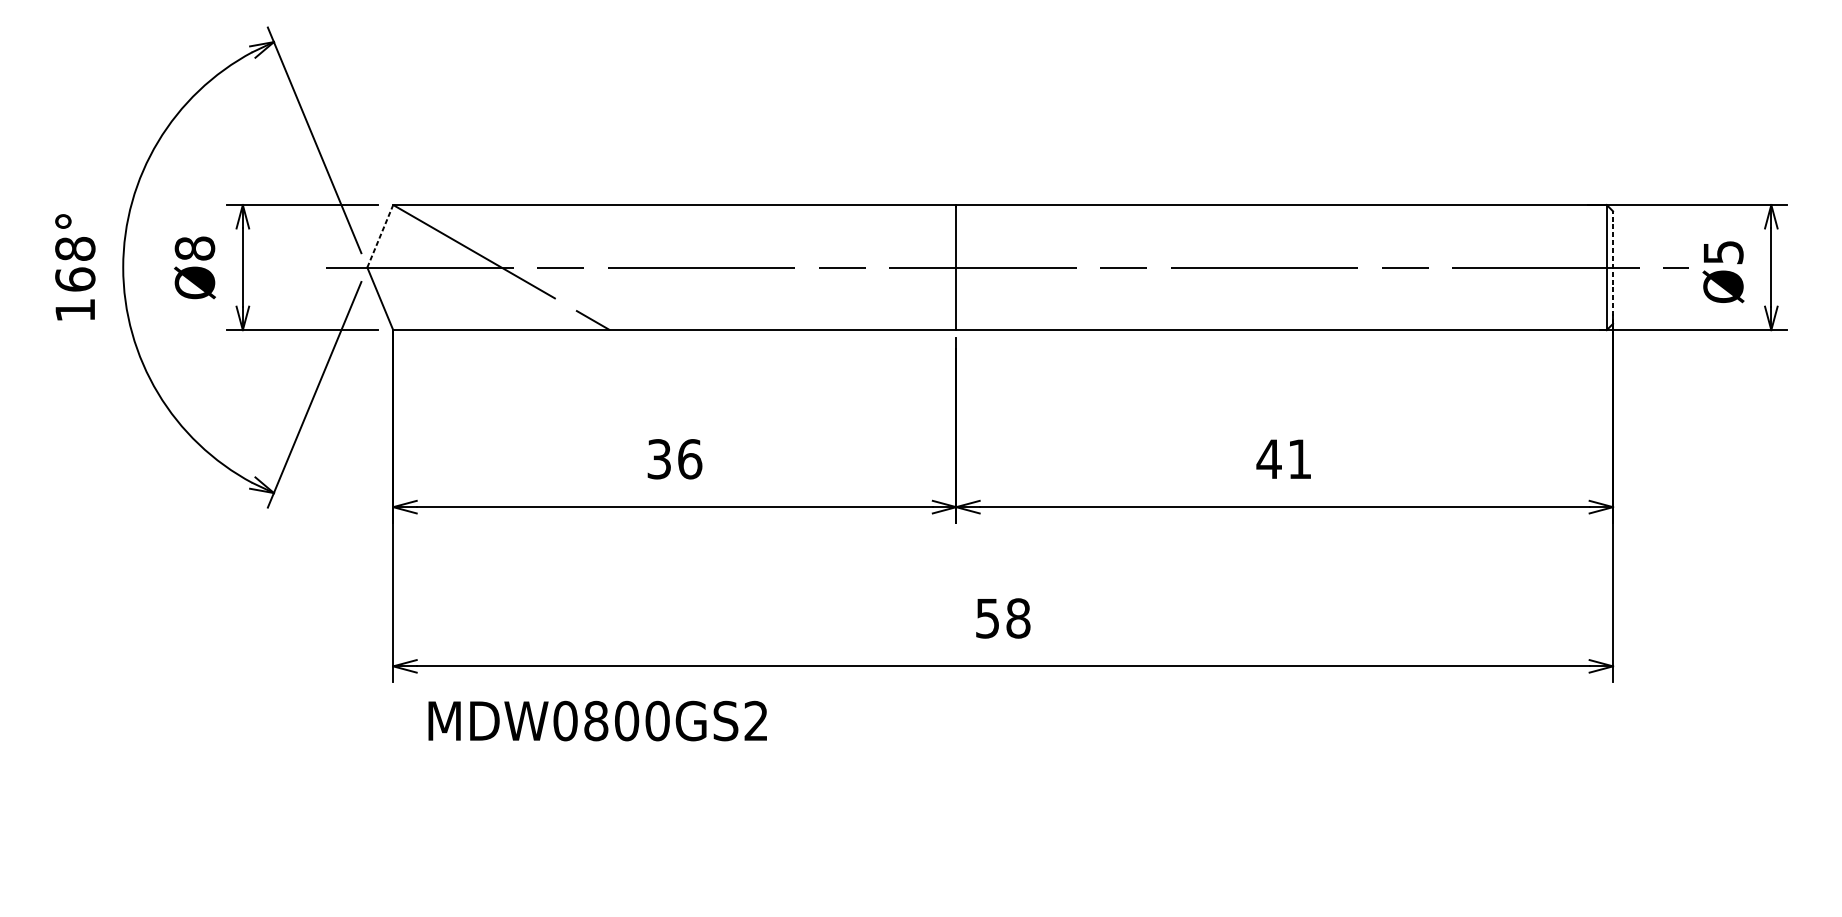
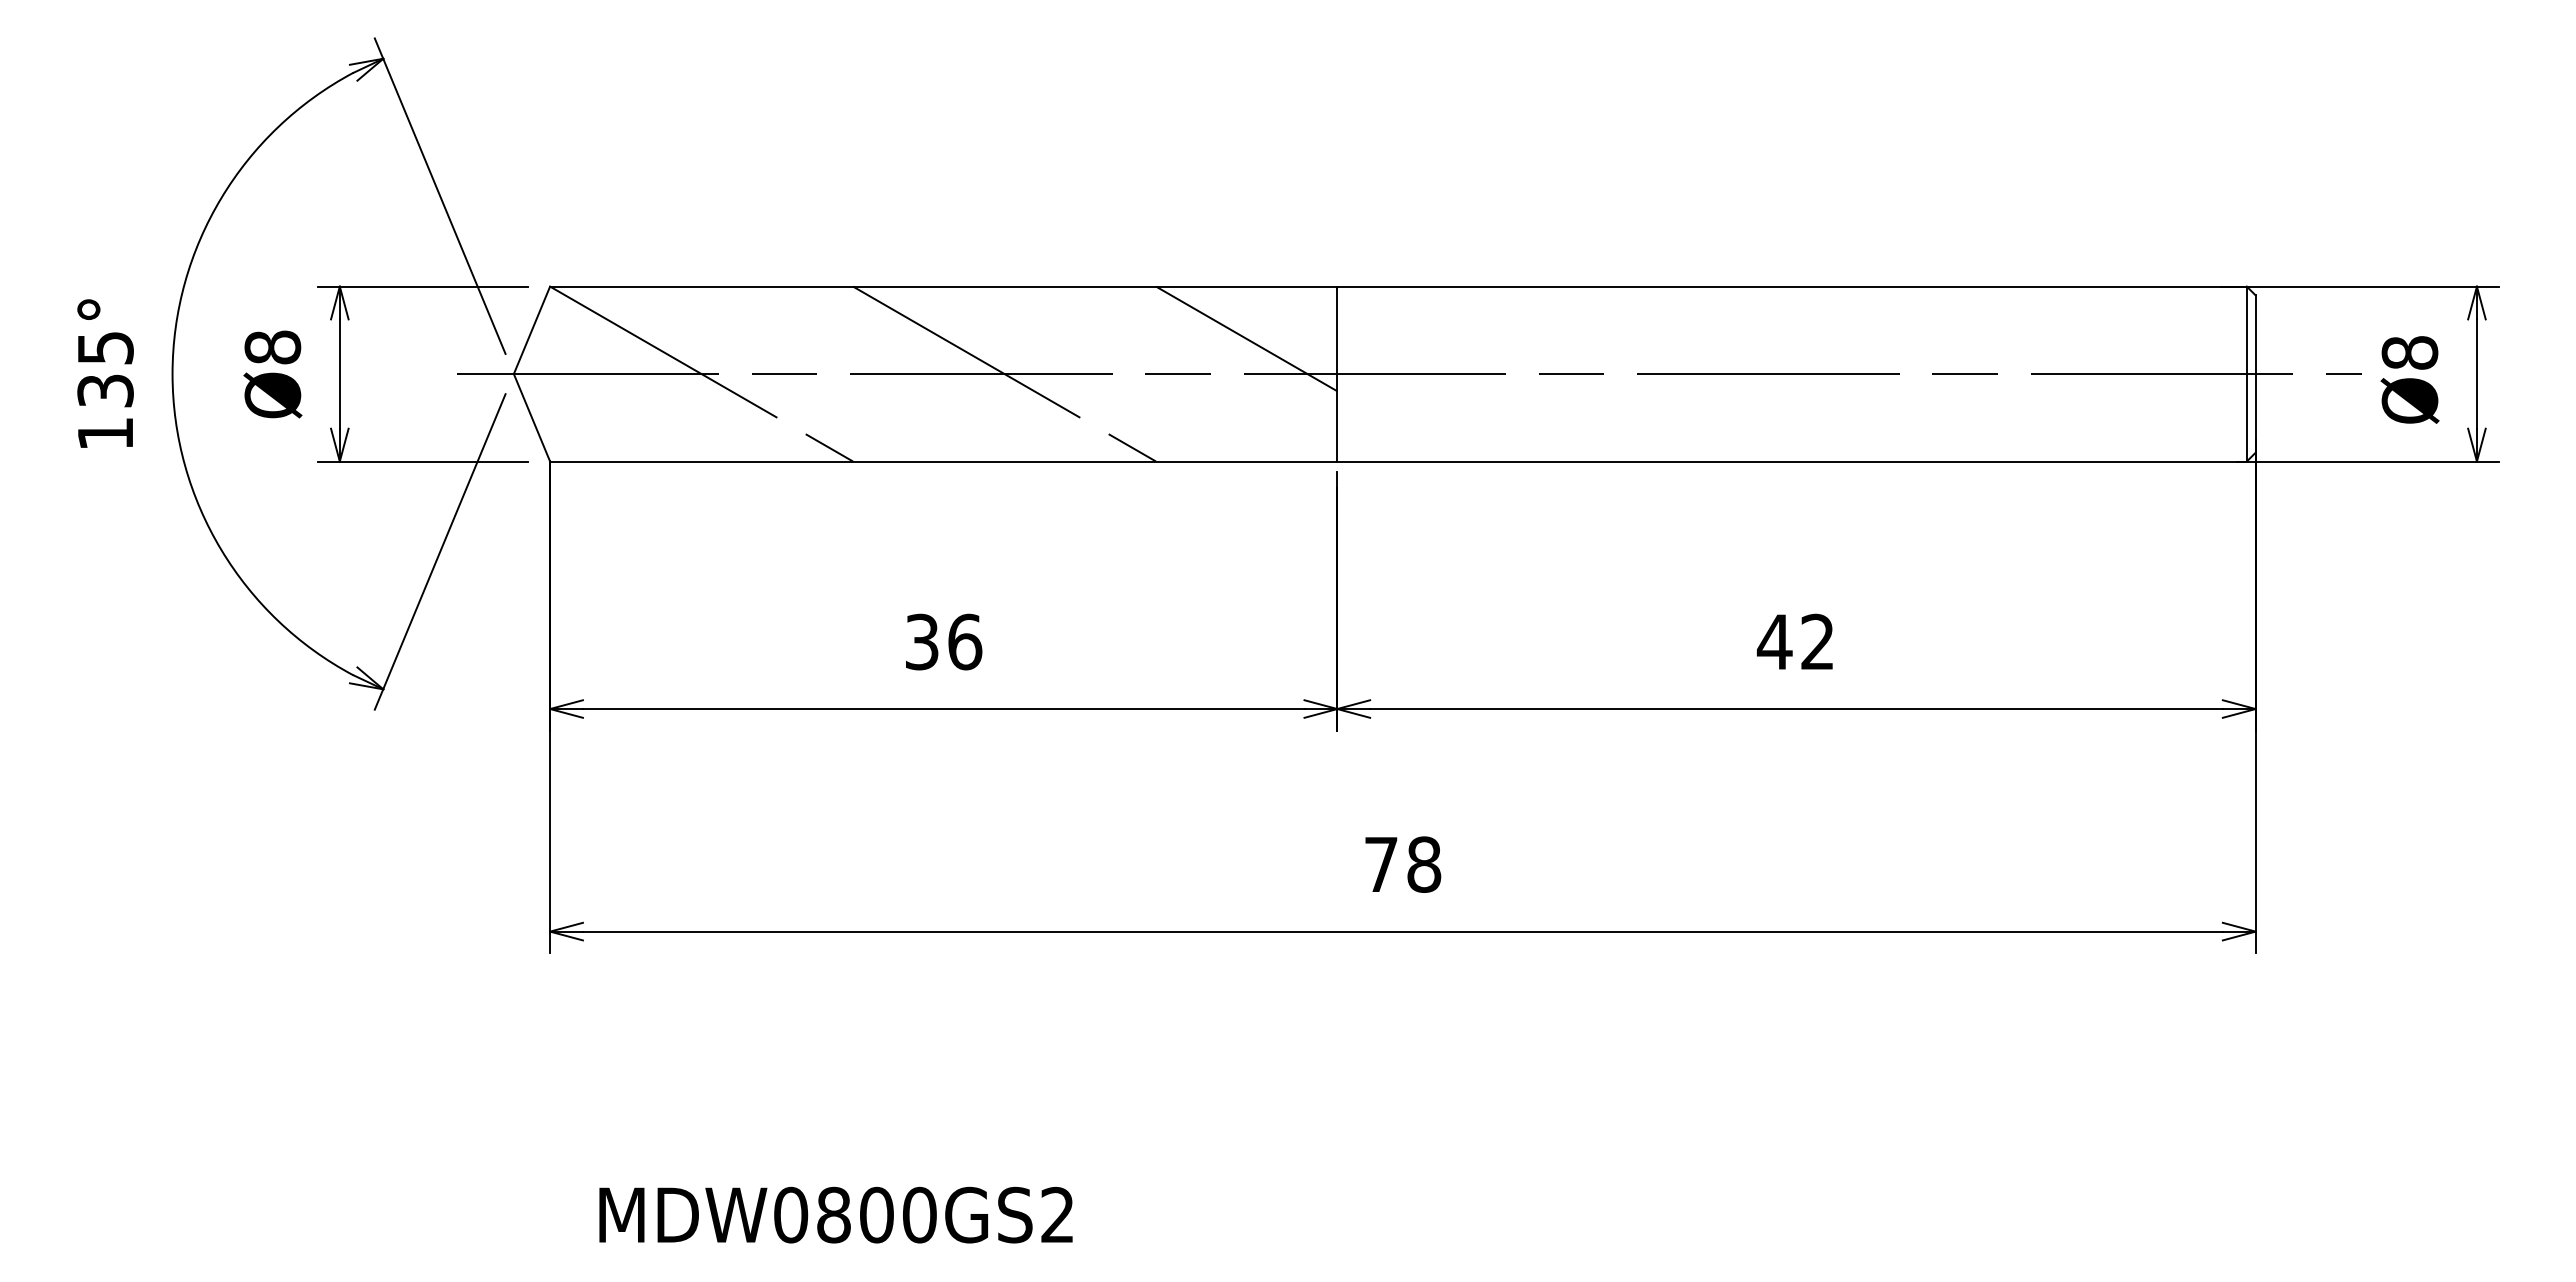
line: (380, 235) -> (532, 329), dashed -> solid
line: (891, 242) -> (1246, 338), added
text: (1723, 252) -> (2409, 352), Ø5 -> Ø8
text: (75, 264) -> (105, 369), 168° -> 135°
line: (718, 267) -> (1004, 373), added
line: (1612, 267) -> (2255, 374), dashed -> solid
text: (1299, 458) -> (1817, 641), 41 -> 42
text: (987, 618) -> (1381, 864), 58 -> 78
text: (597, 720) -> (835, 1214), moved

